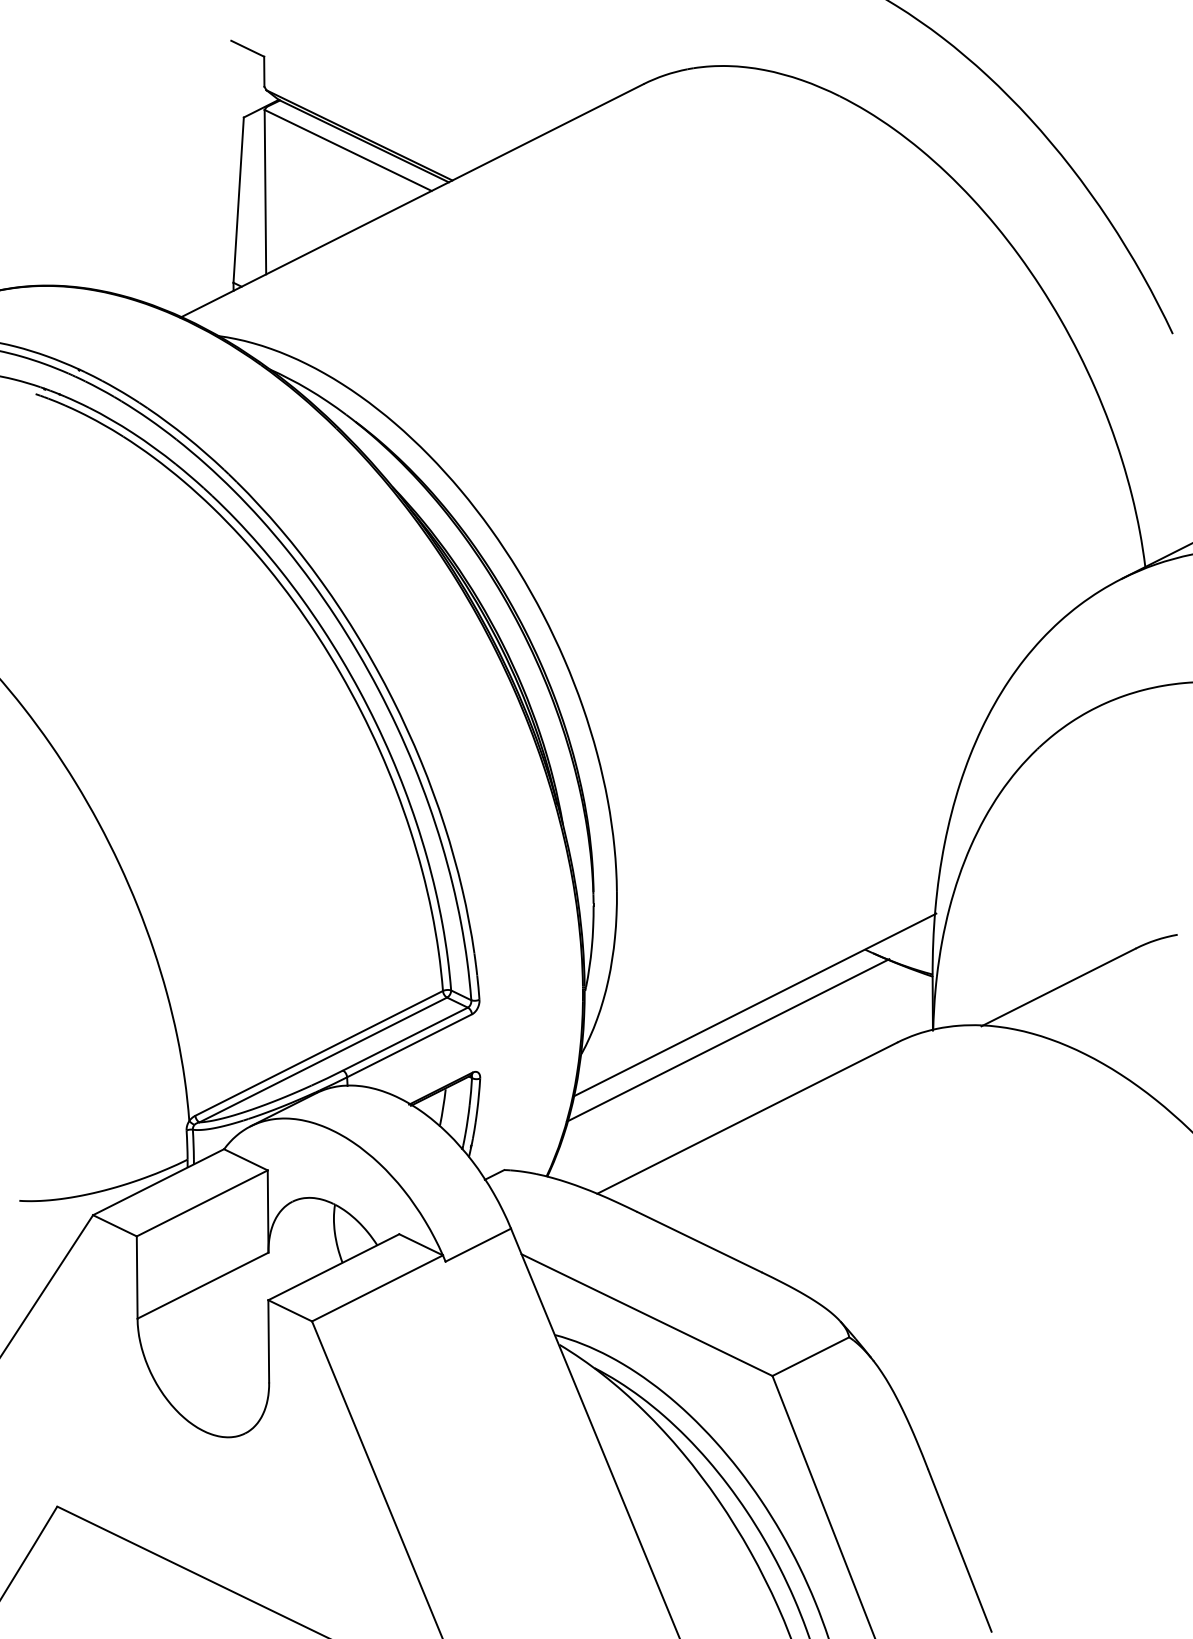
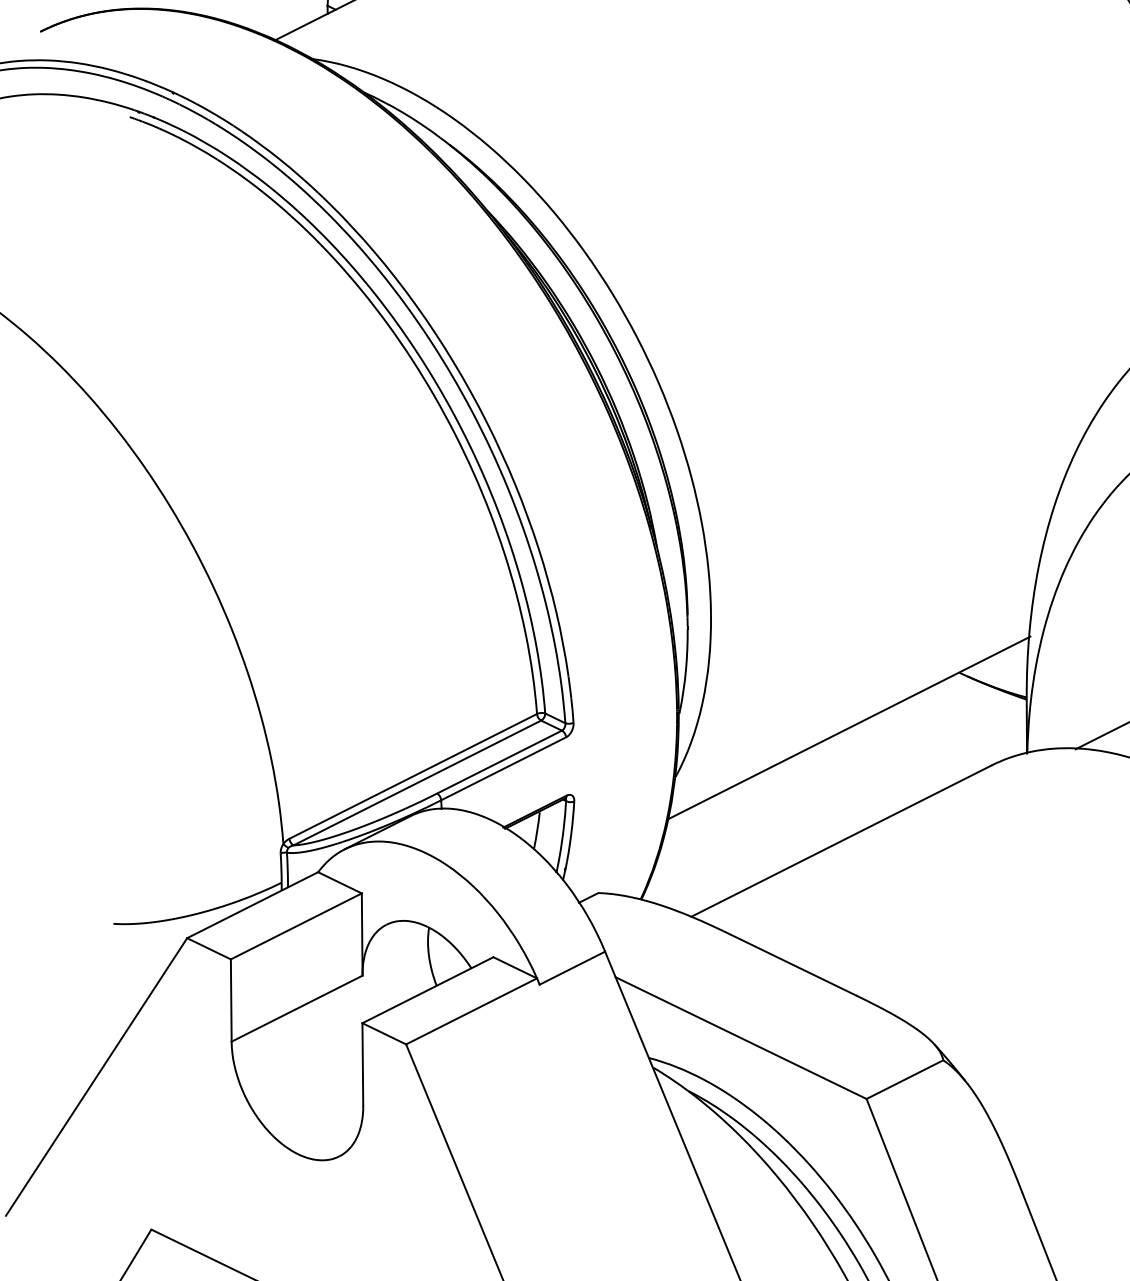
line: (727, 1040) -> (821, 763), removed

